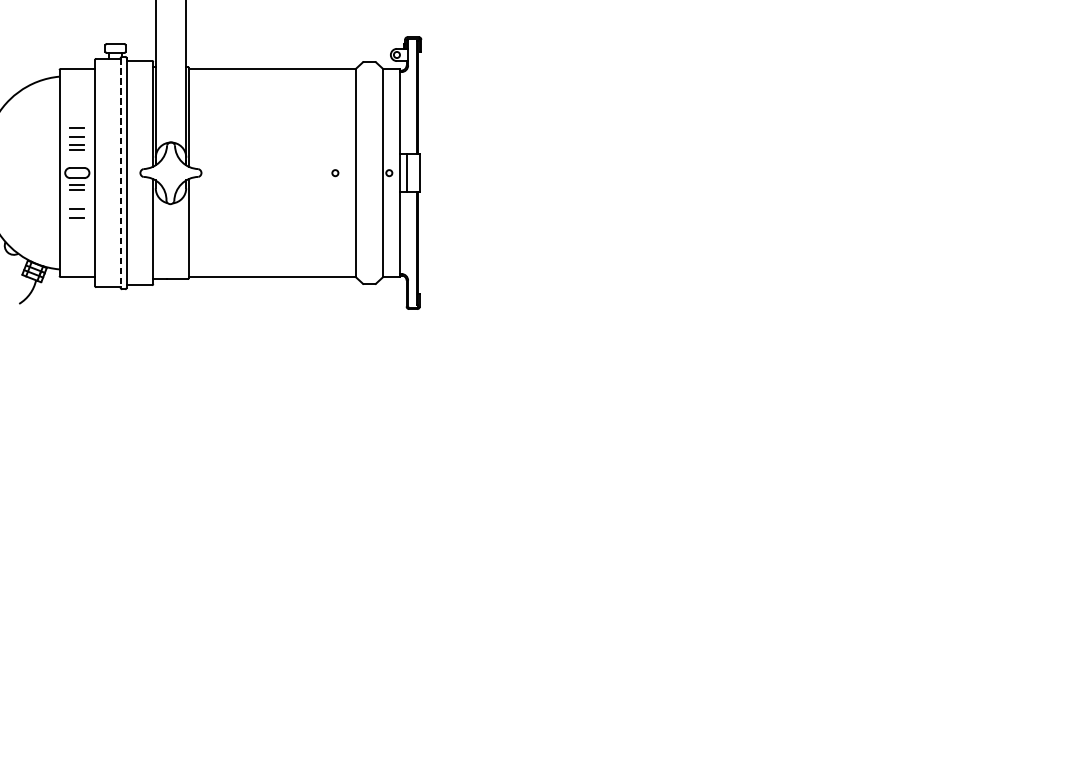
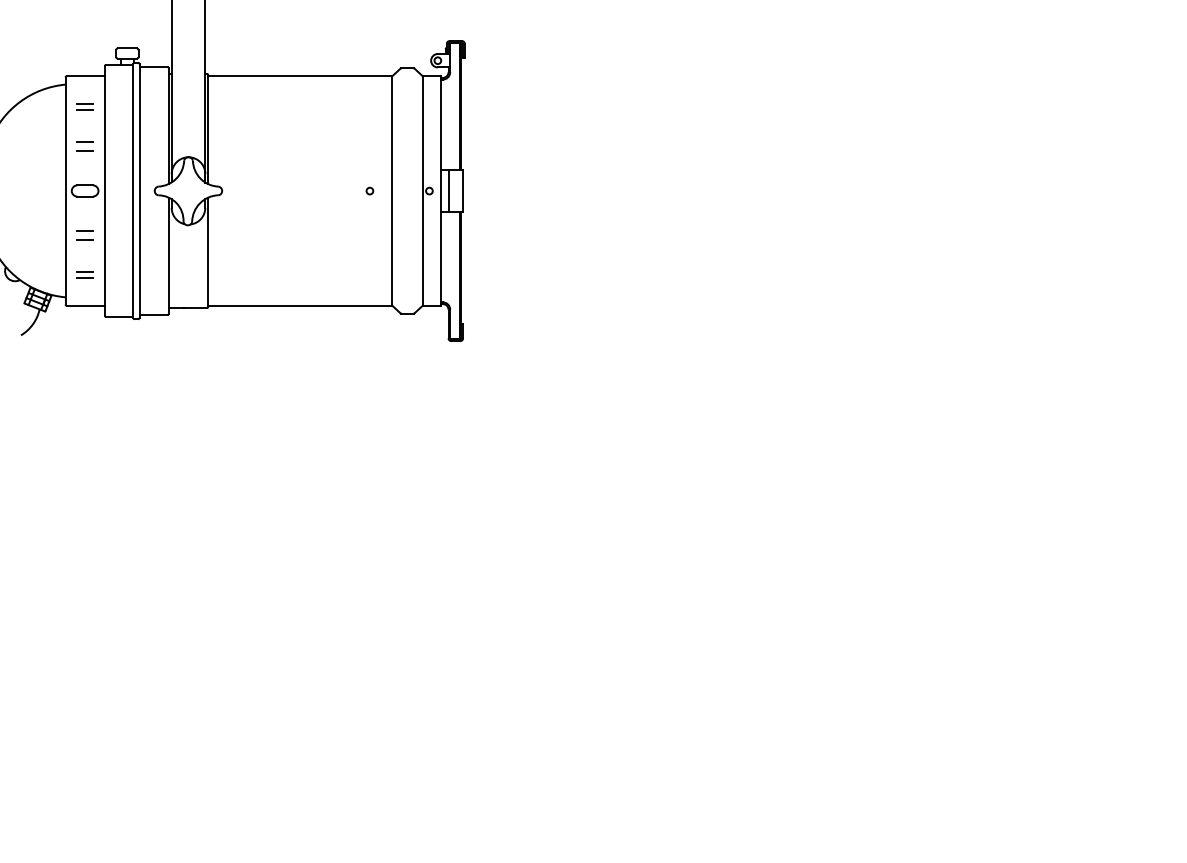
part: (76, 147) -> (84, 106), moved
line: (120, 172) -> (132, 190), dashed -> solid
part: (76, 187) -> (84, 274), moved

